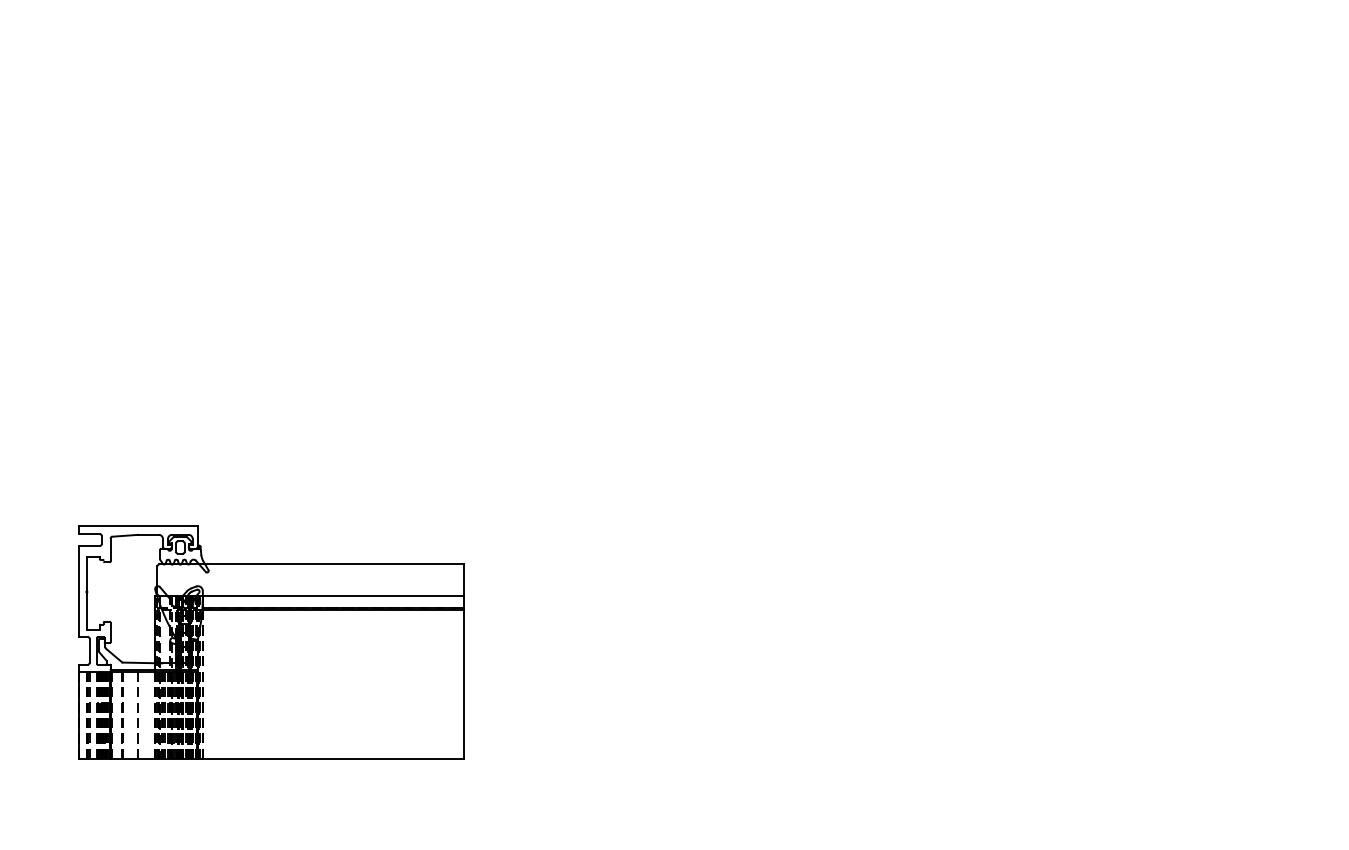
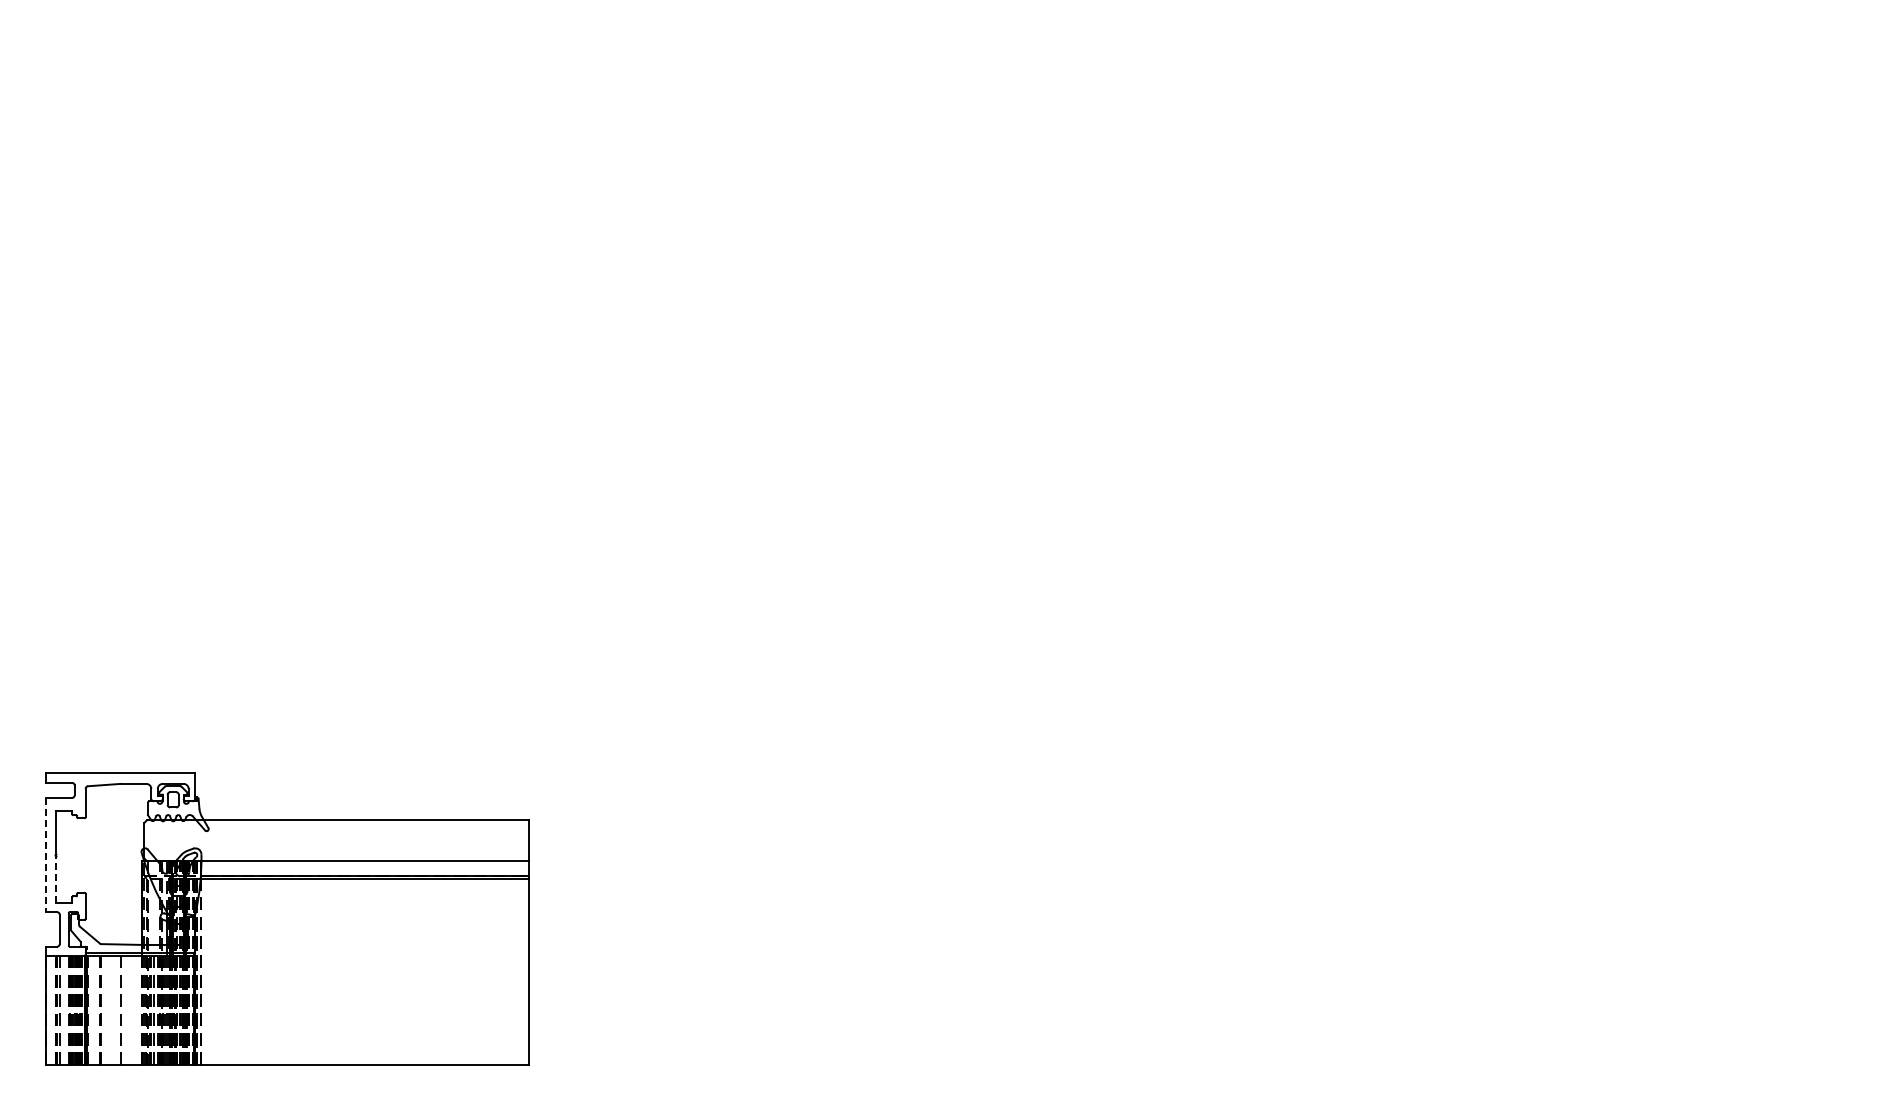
line: (79, 591) -> (46, 855), solid -> dashed
line: (87, 611) -> (56, 879), solid -> dashed

